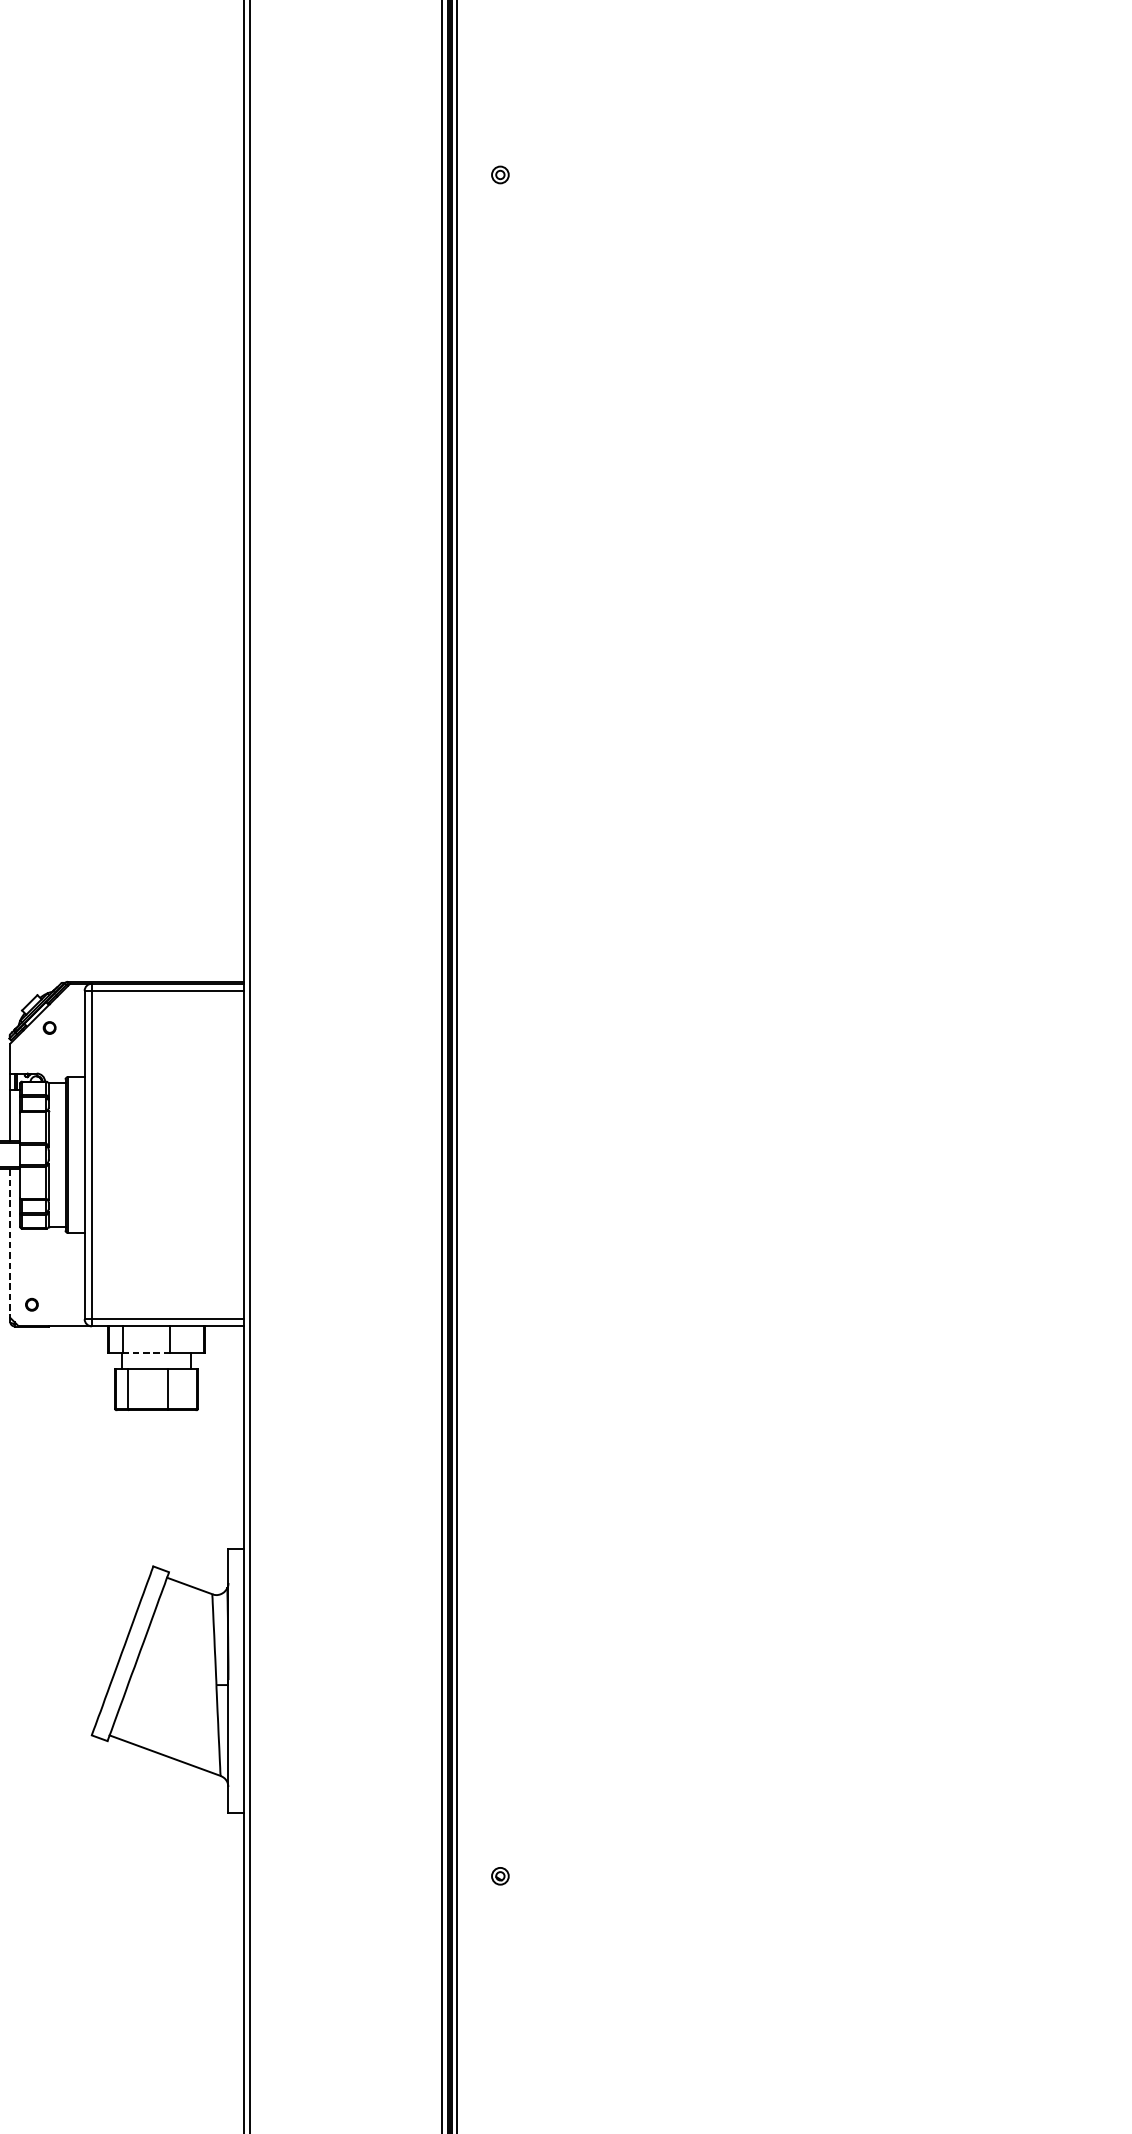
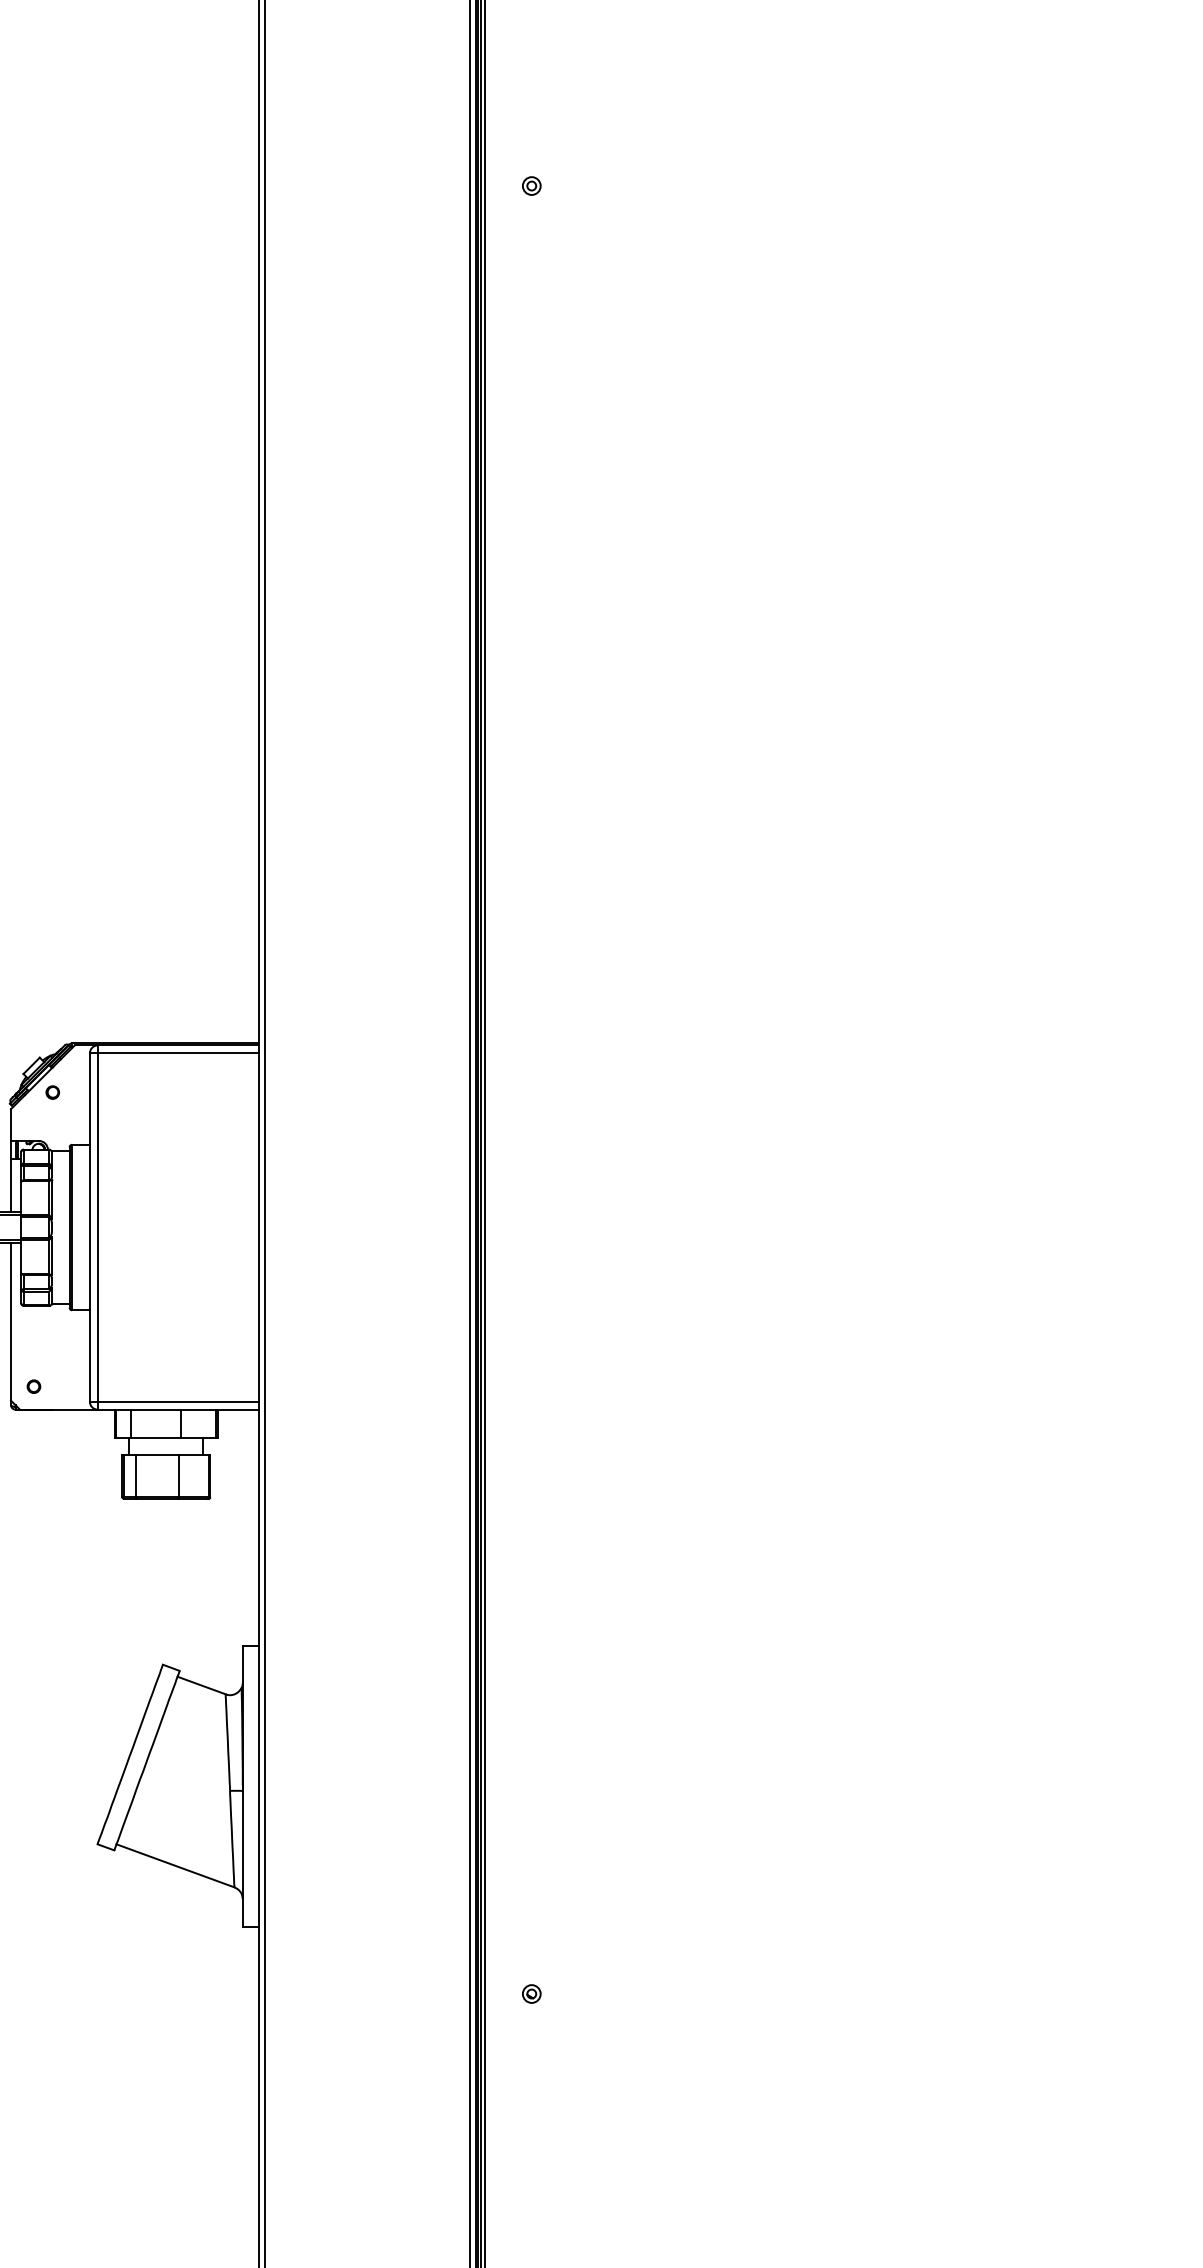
line: (10, 1243) -> (11, 1321), dashed -> solid
line: (146, 1352) -> (155, 1437), dashed -> solid

